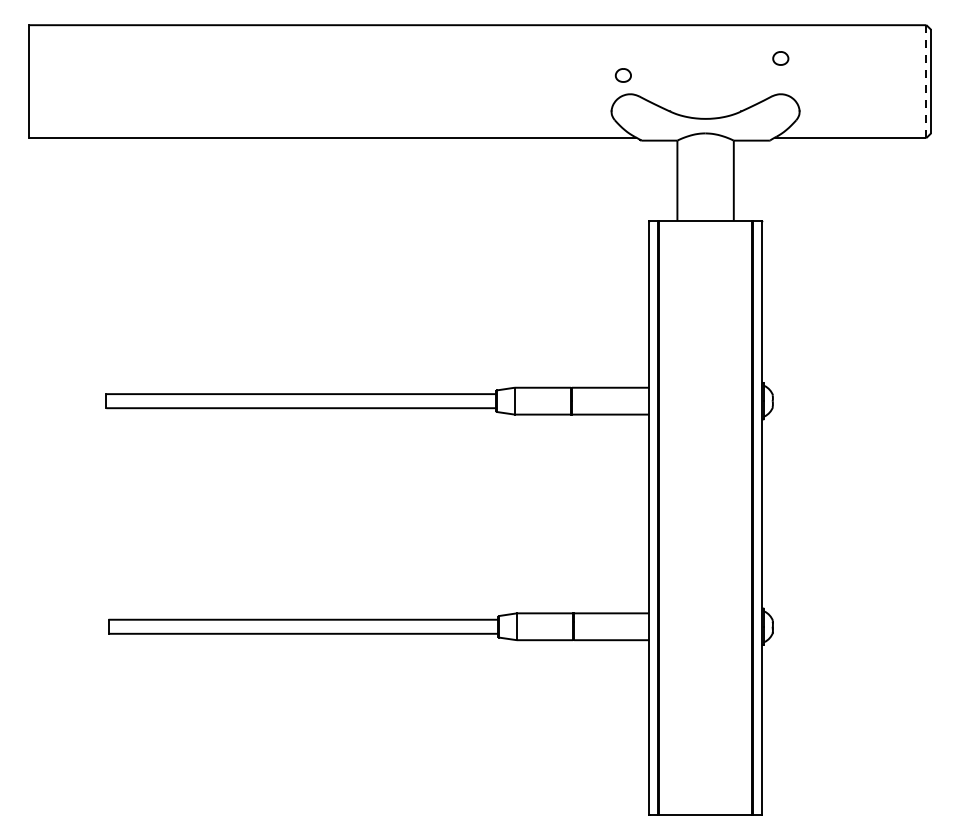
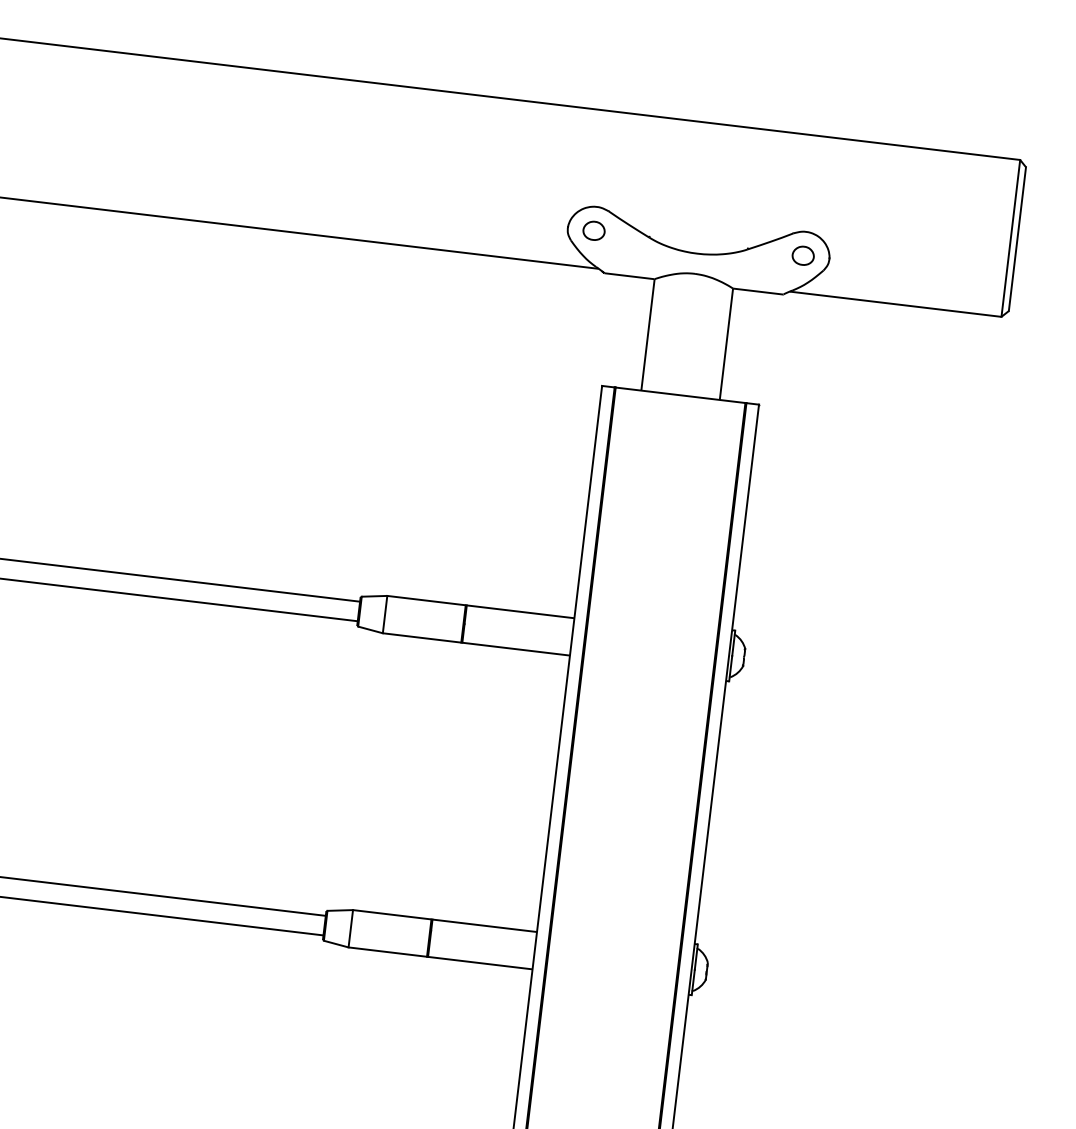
part: (780, 58) -> (802, 255), moved
part: (622, 75) -> (592, 230), moved
line: (926, 81) -> (1010, 238), dashed -> solid

